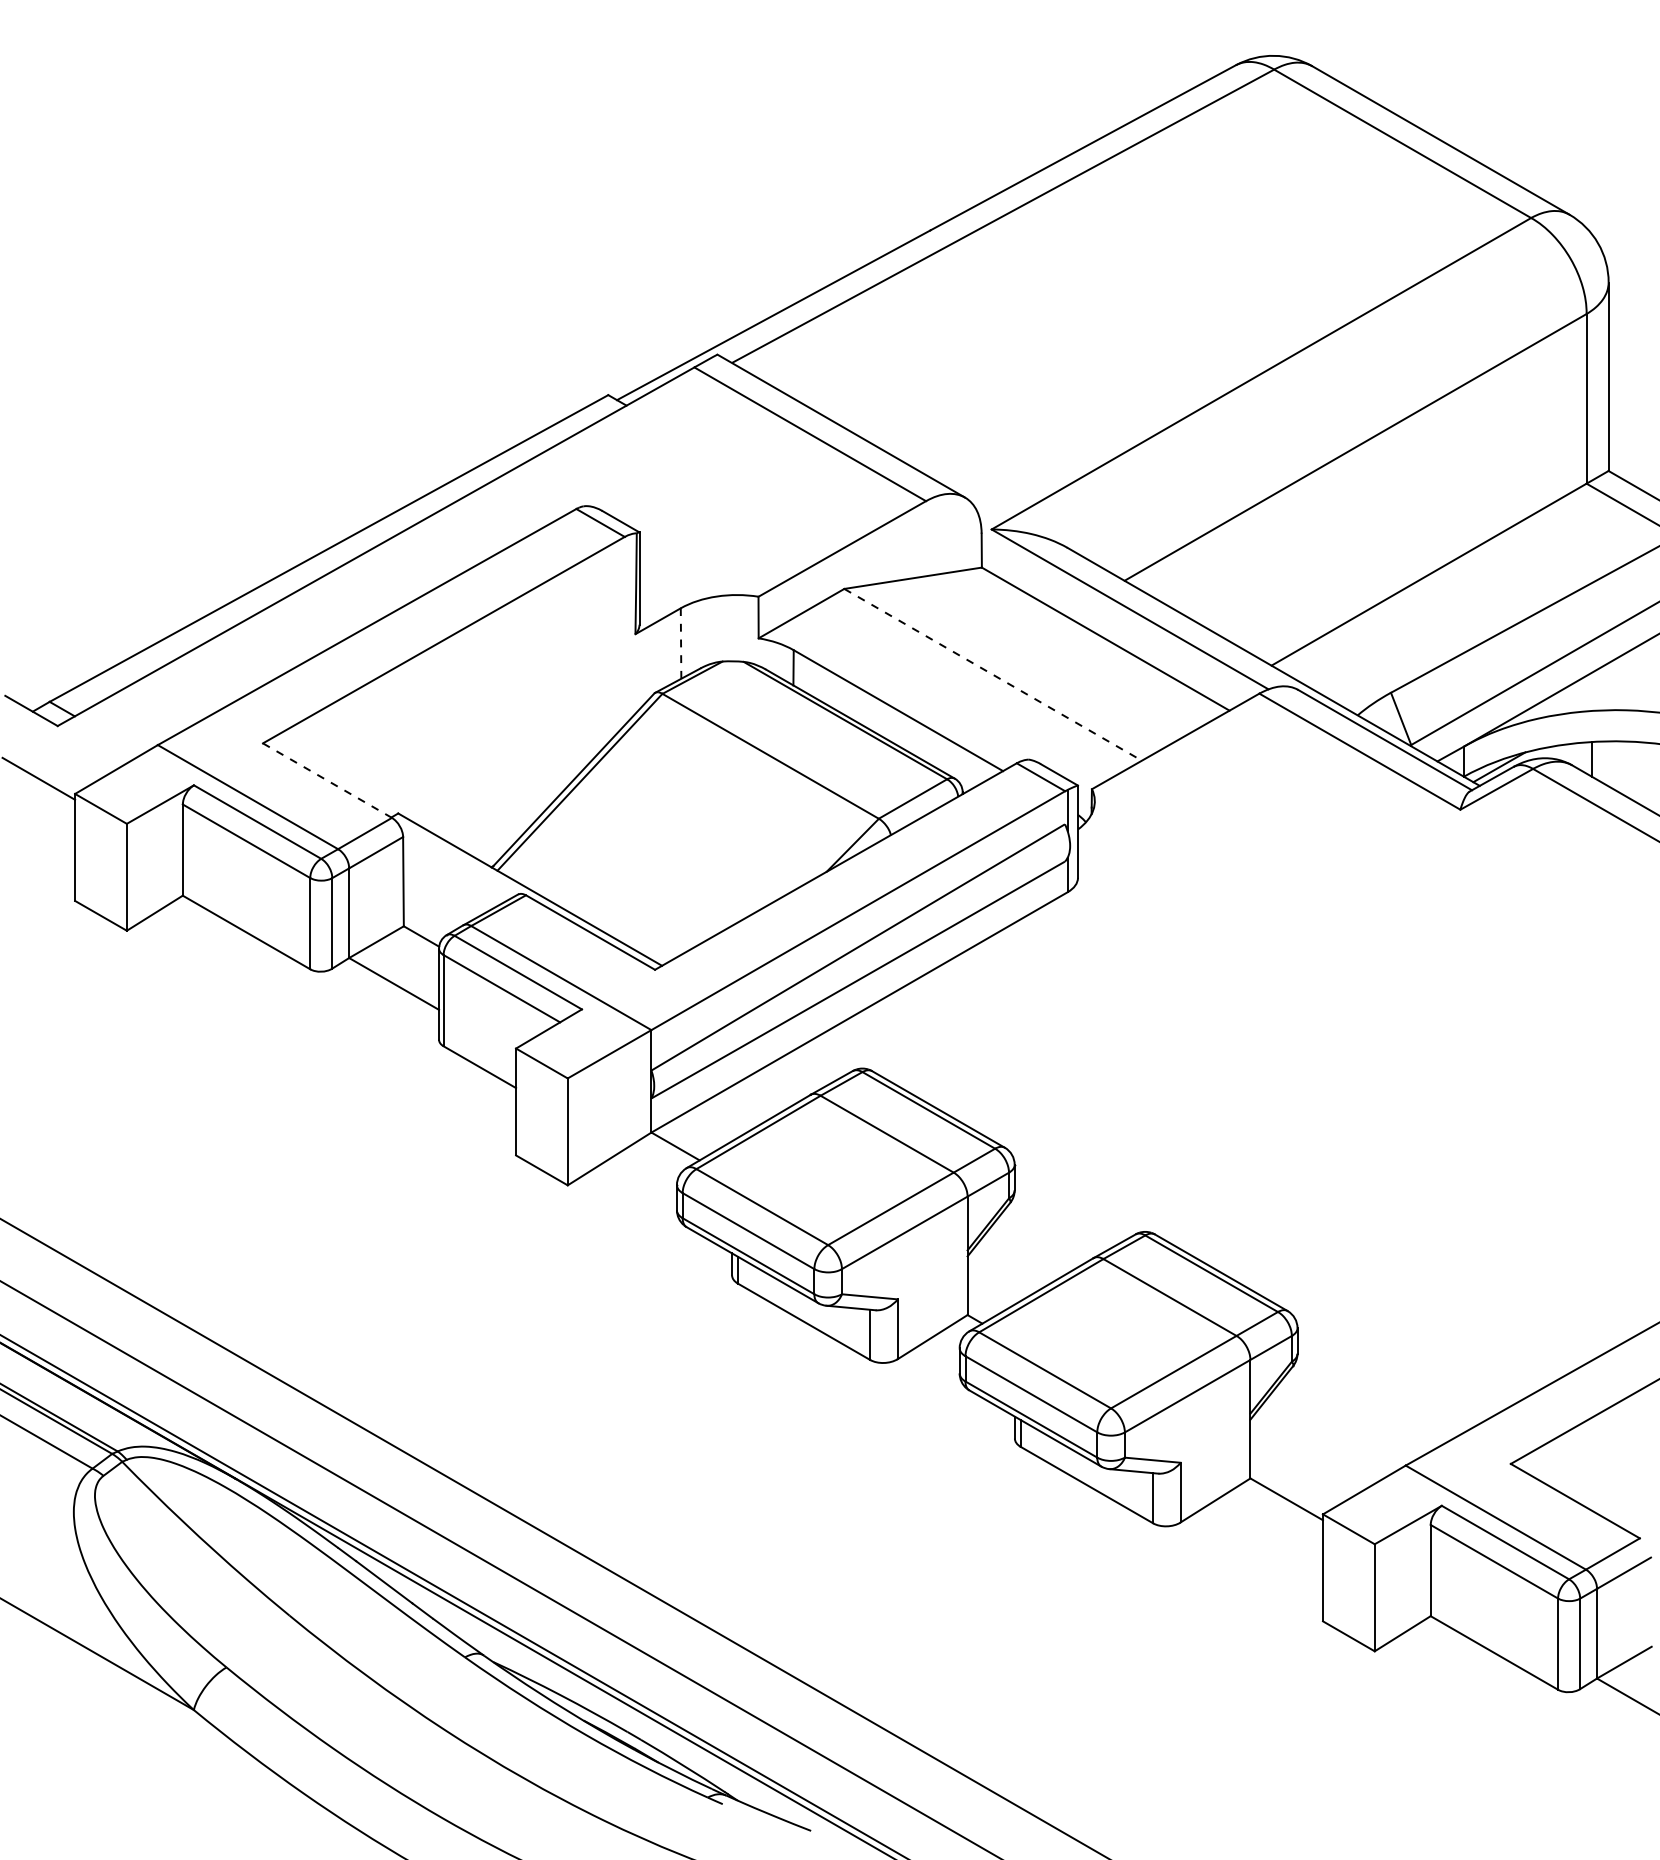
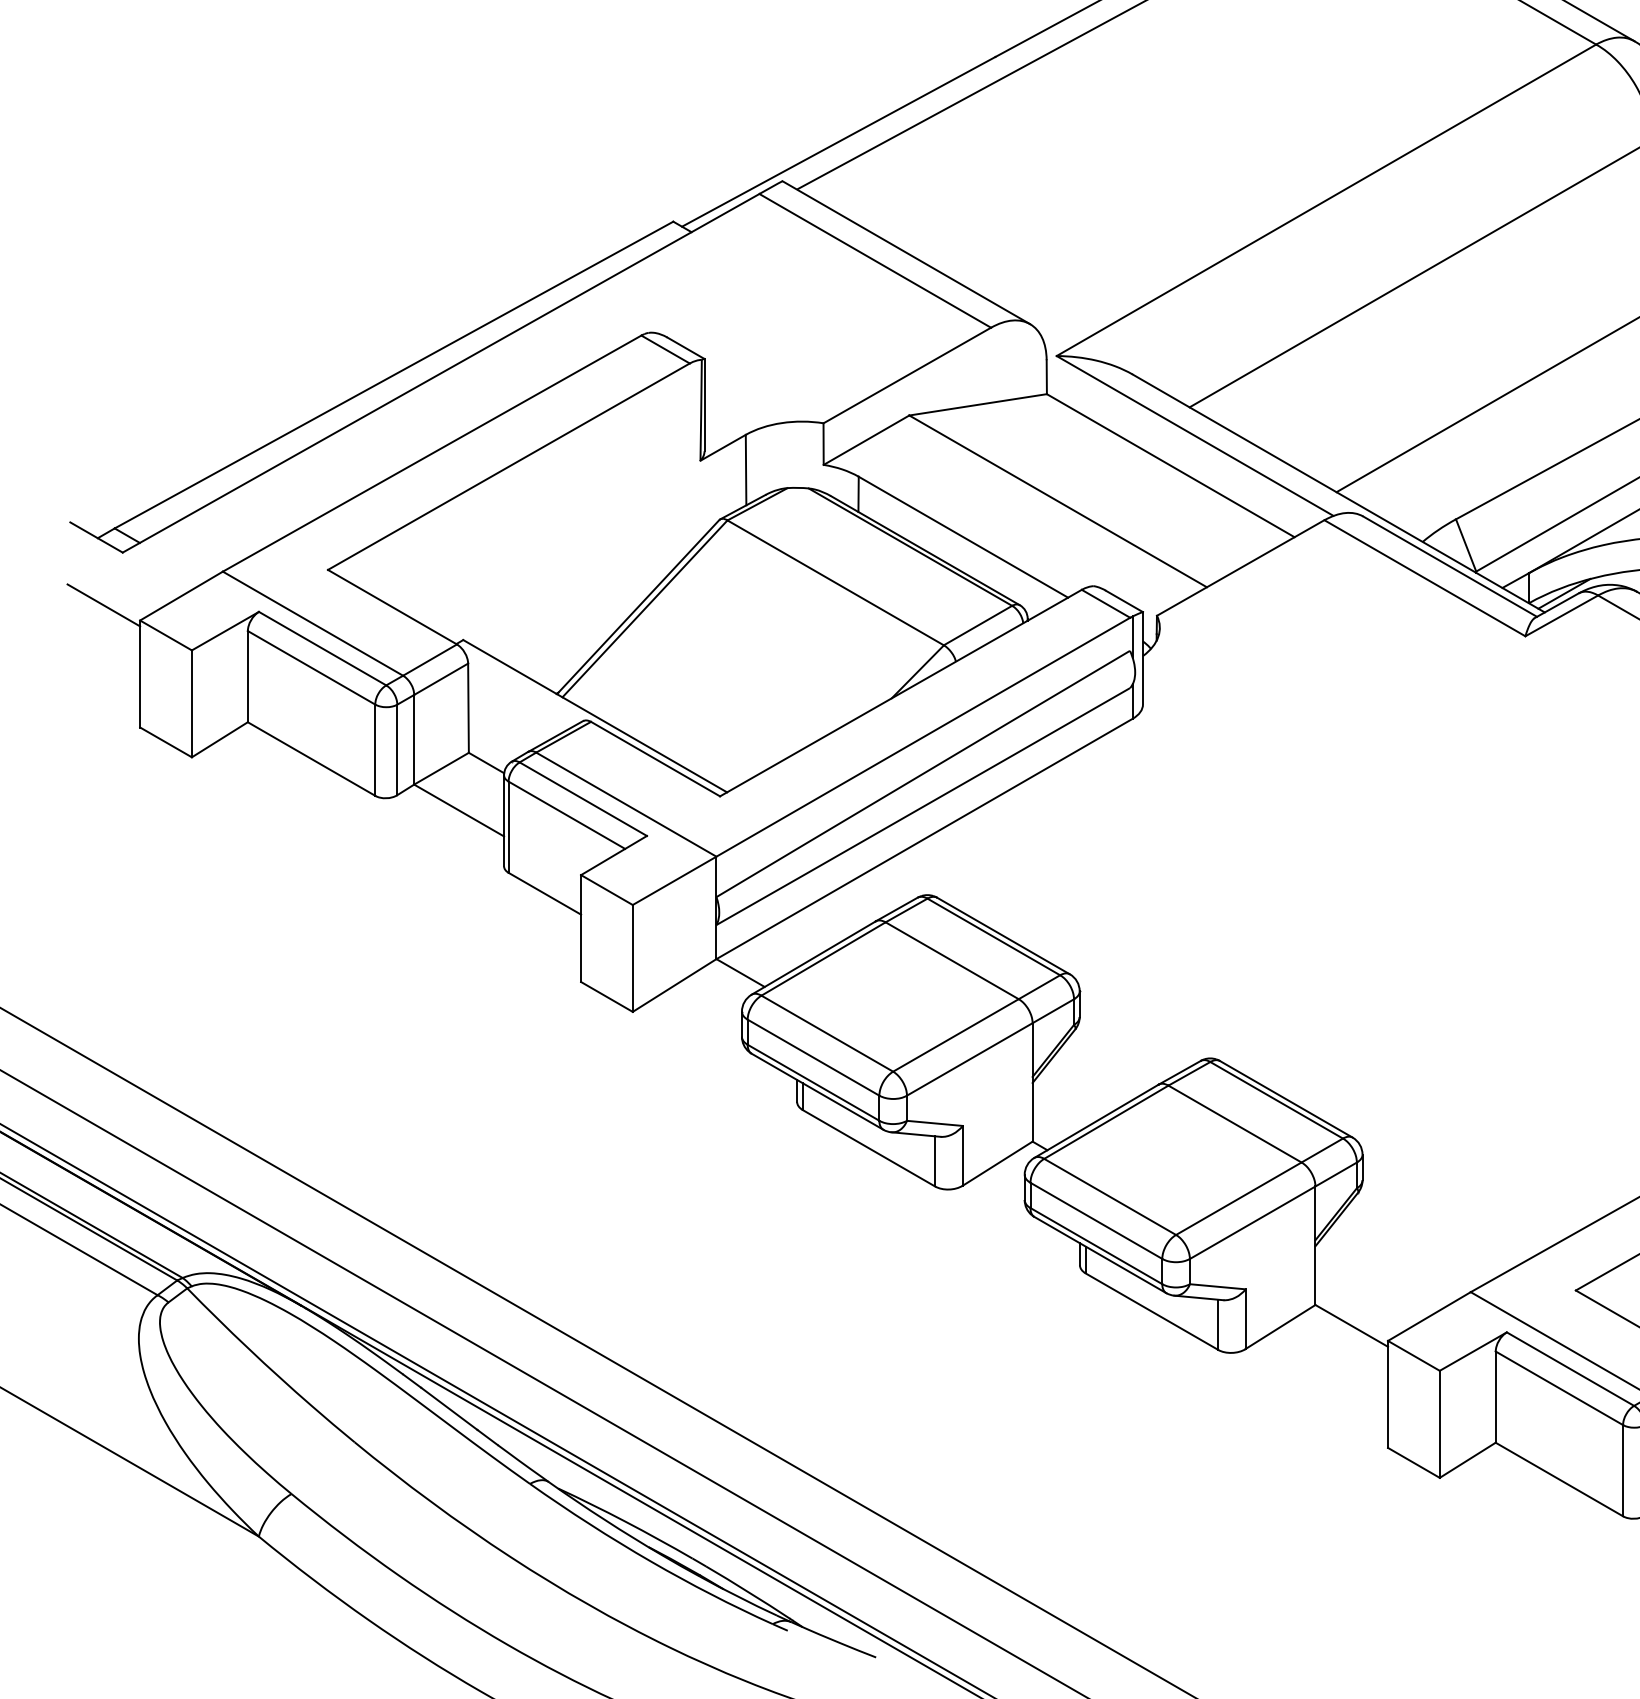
line: (681, 643) -> (746, 470), dashed -> solid
line: (993, 674) -> (1058, 501), dashed -> solid
line: (327, 780) -> (392, 607), dashed -> solid

